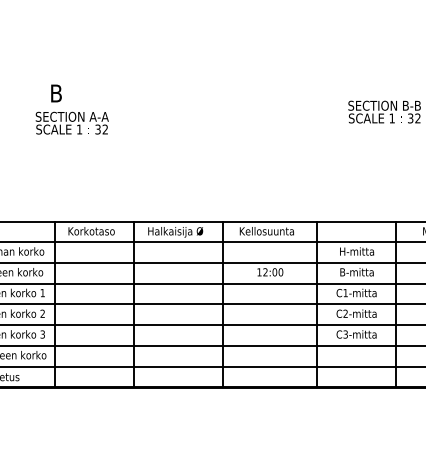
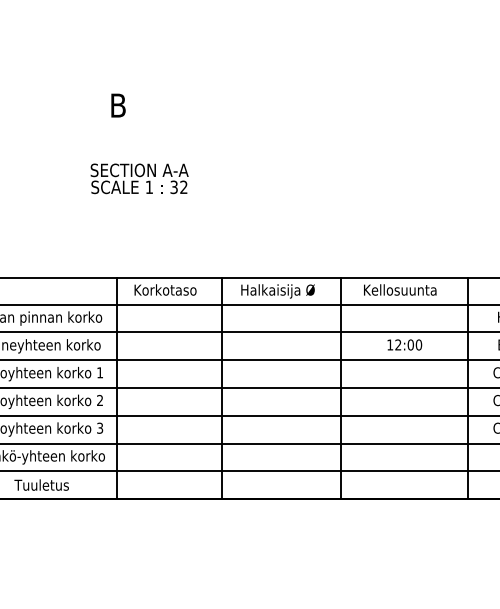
text: (71, 122) -> (138, 177), moved

